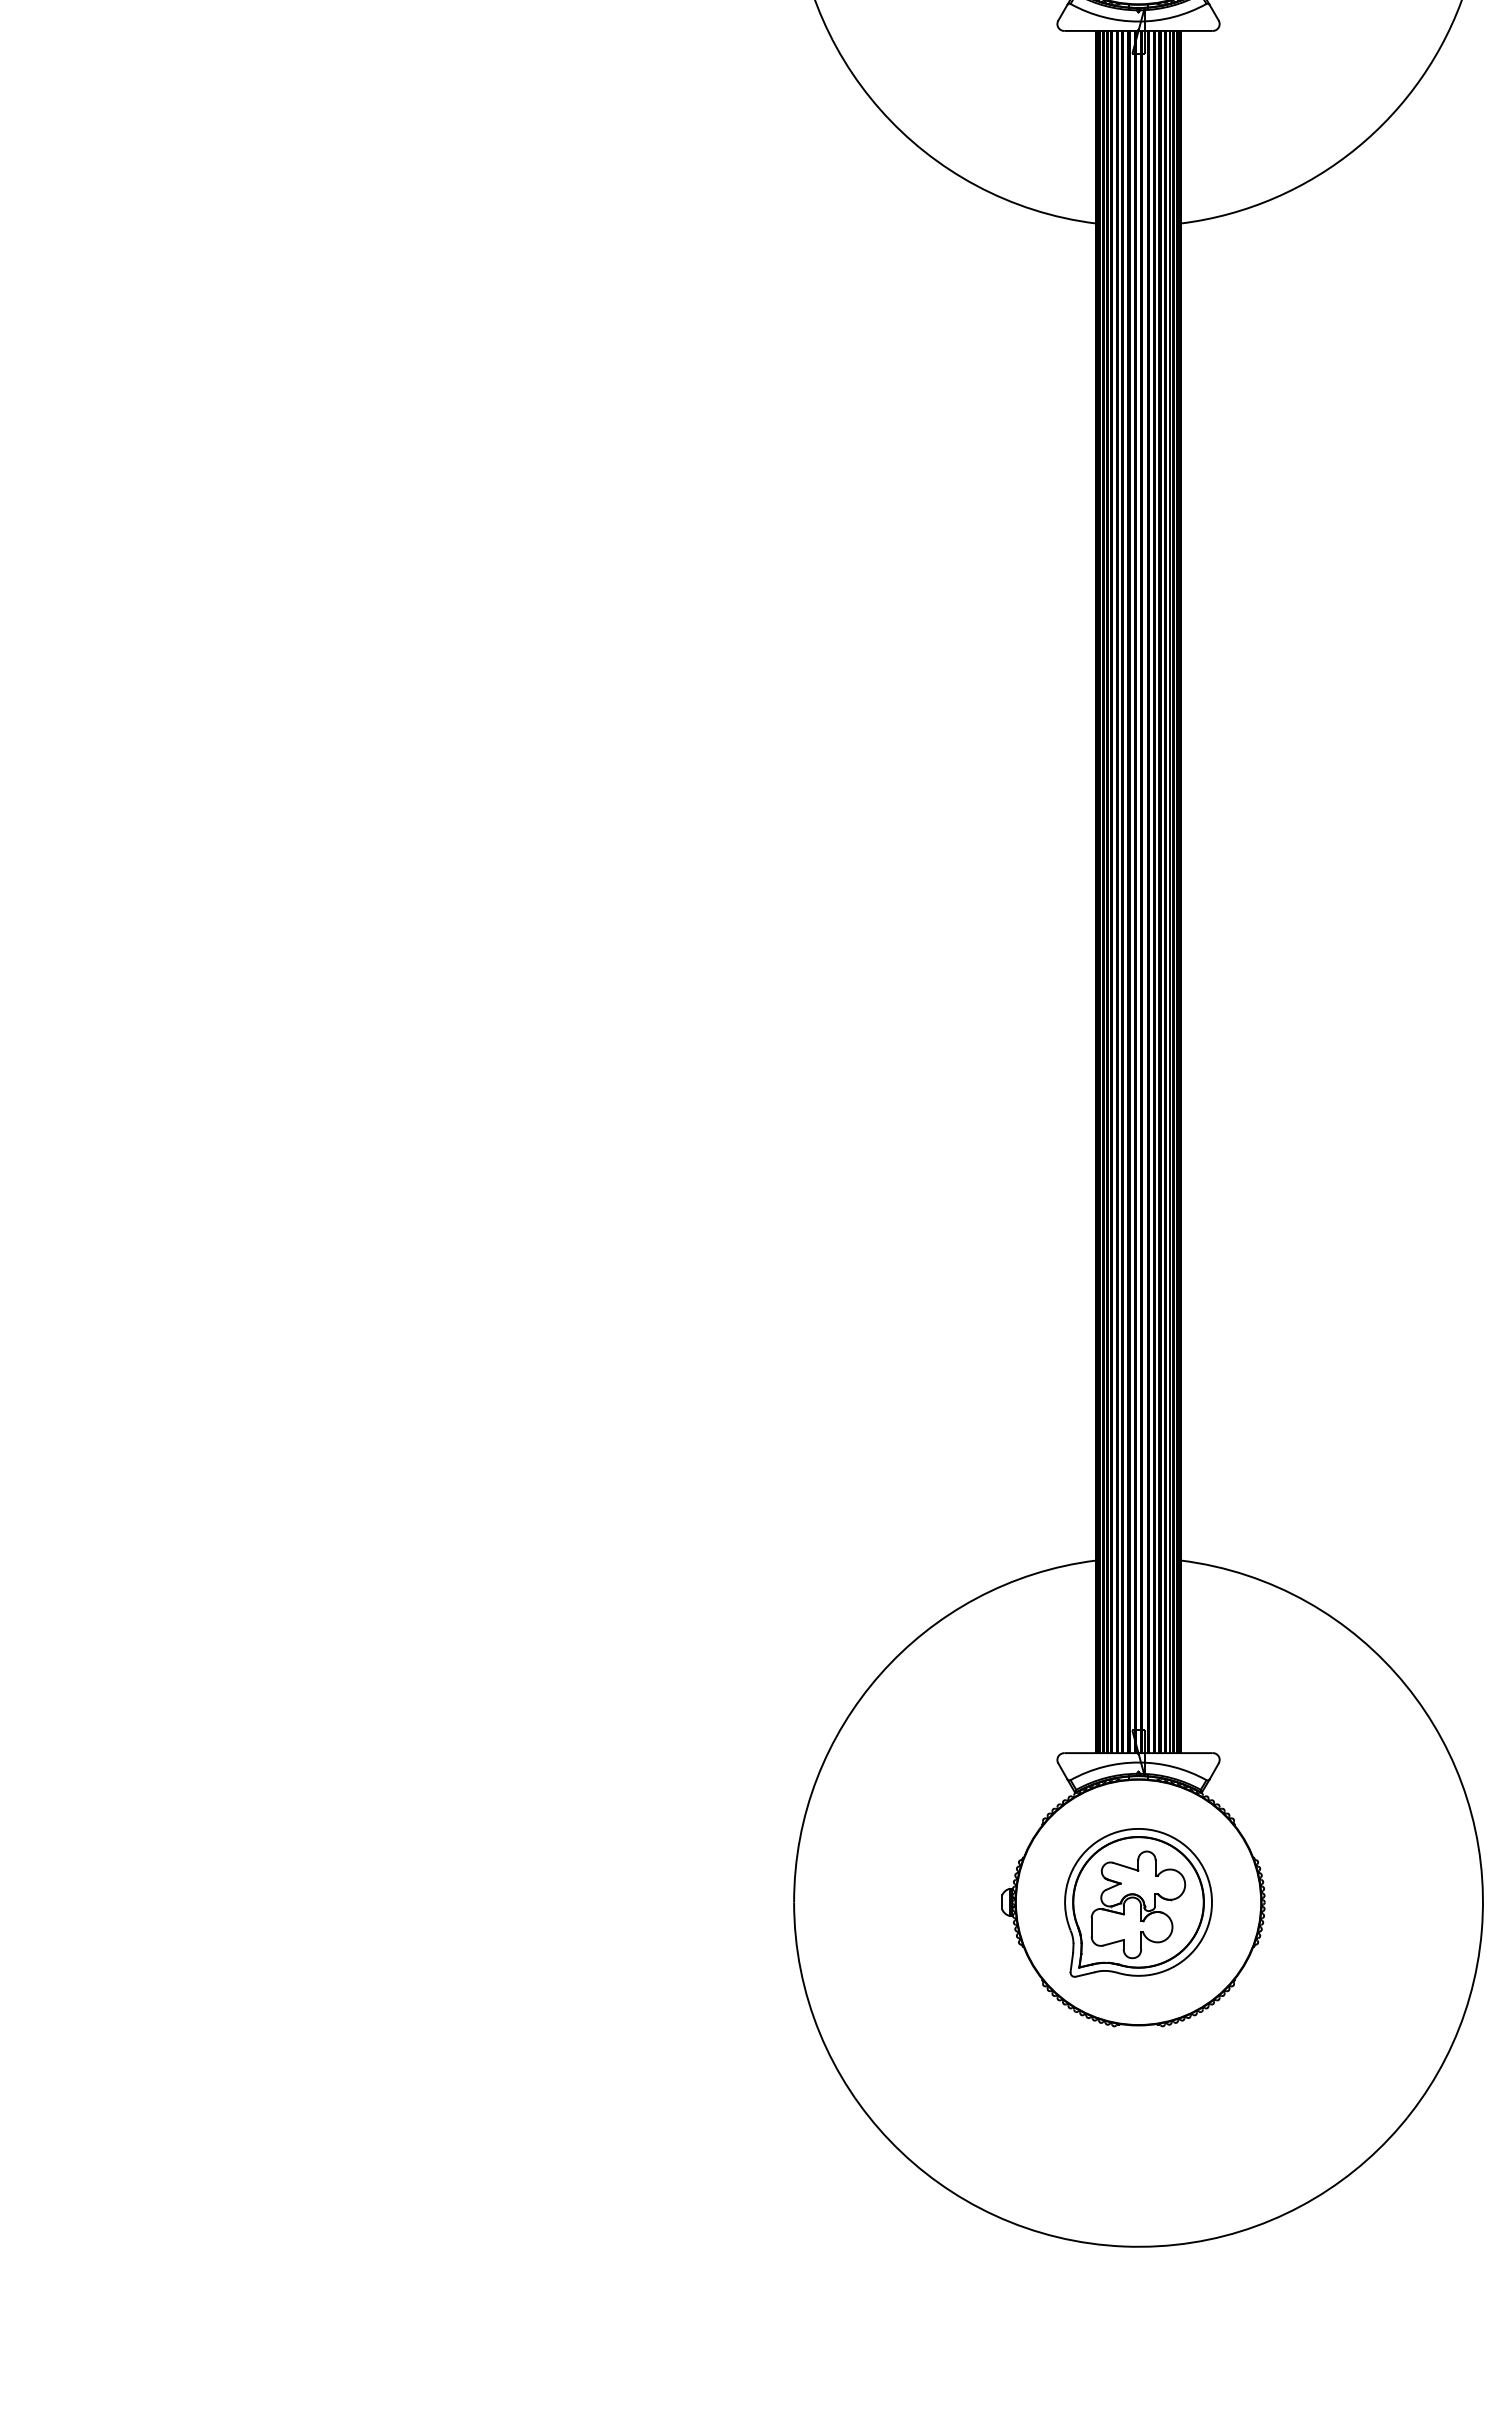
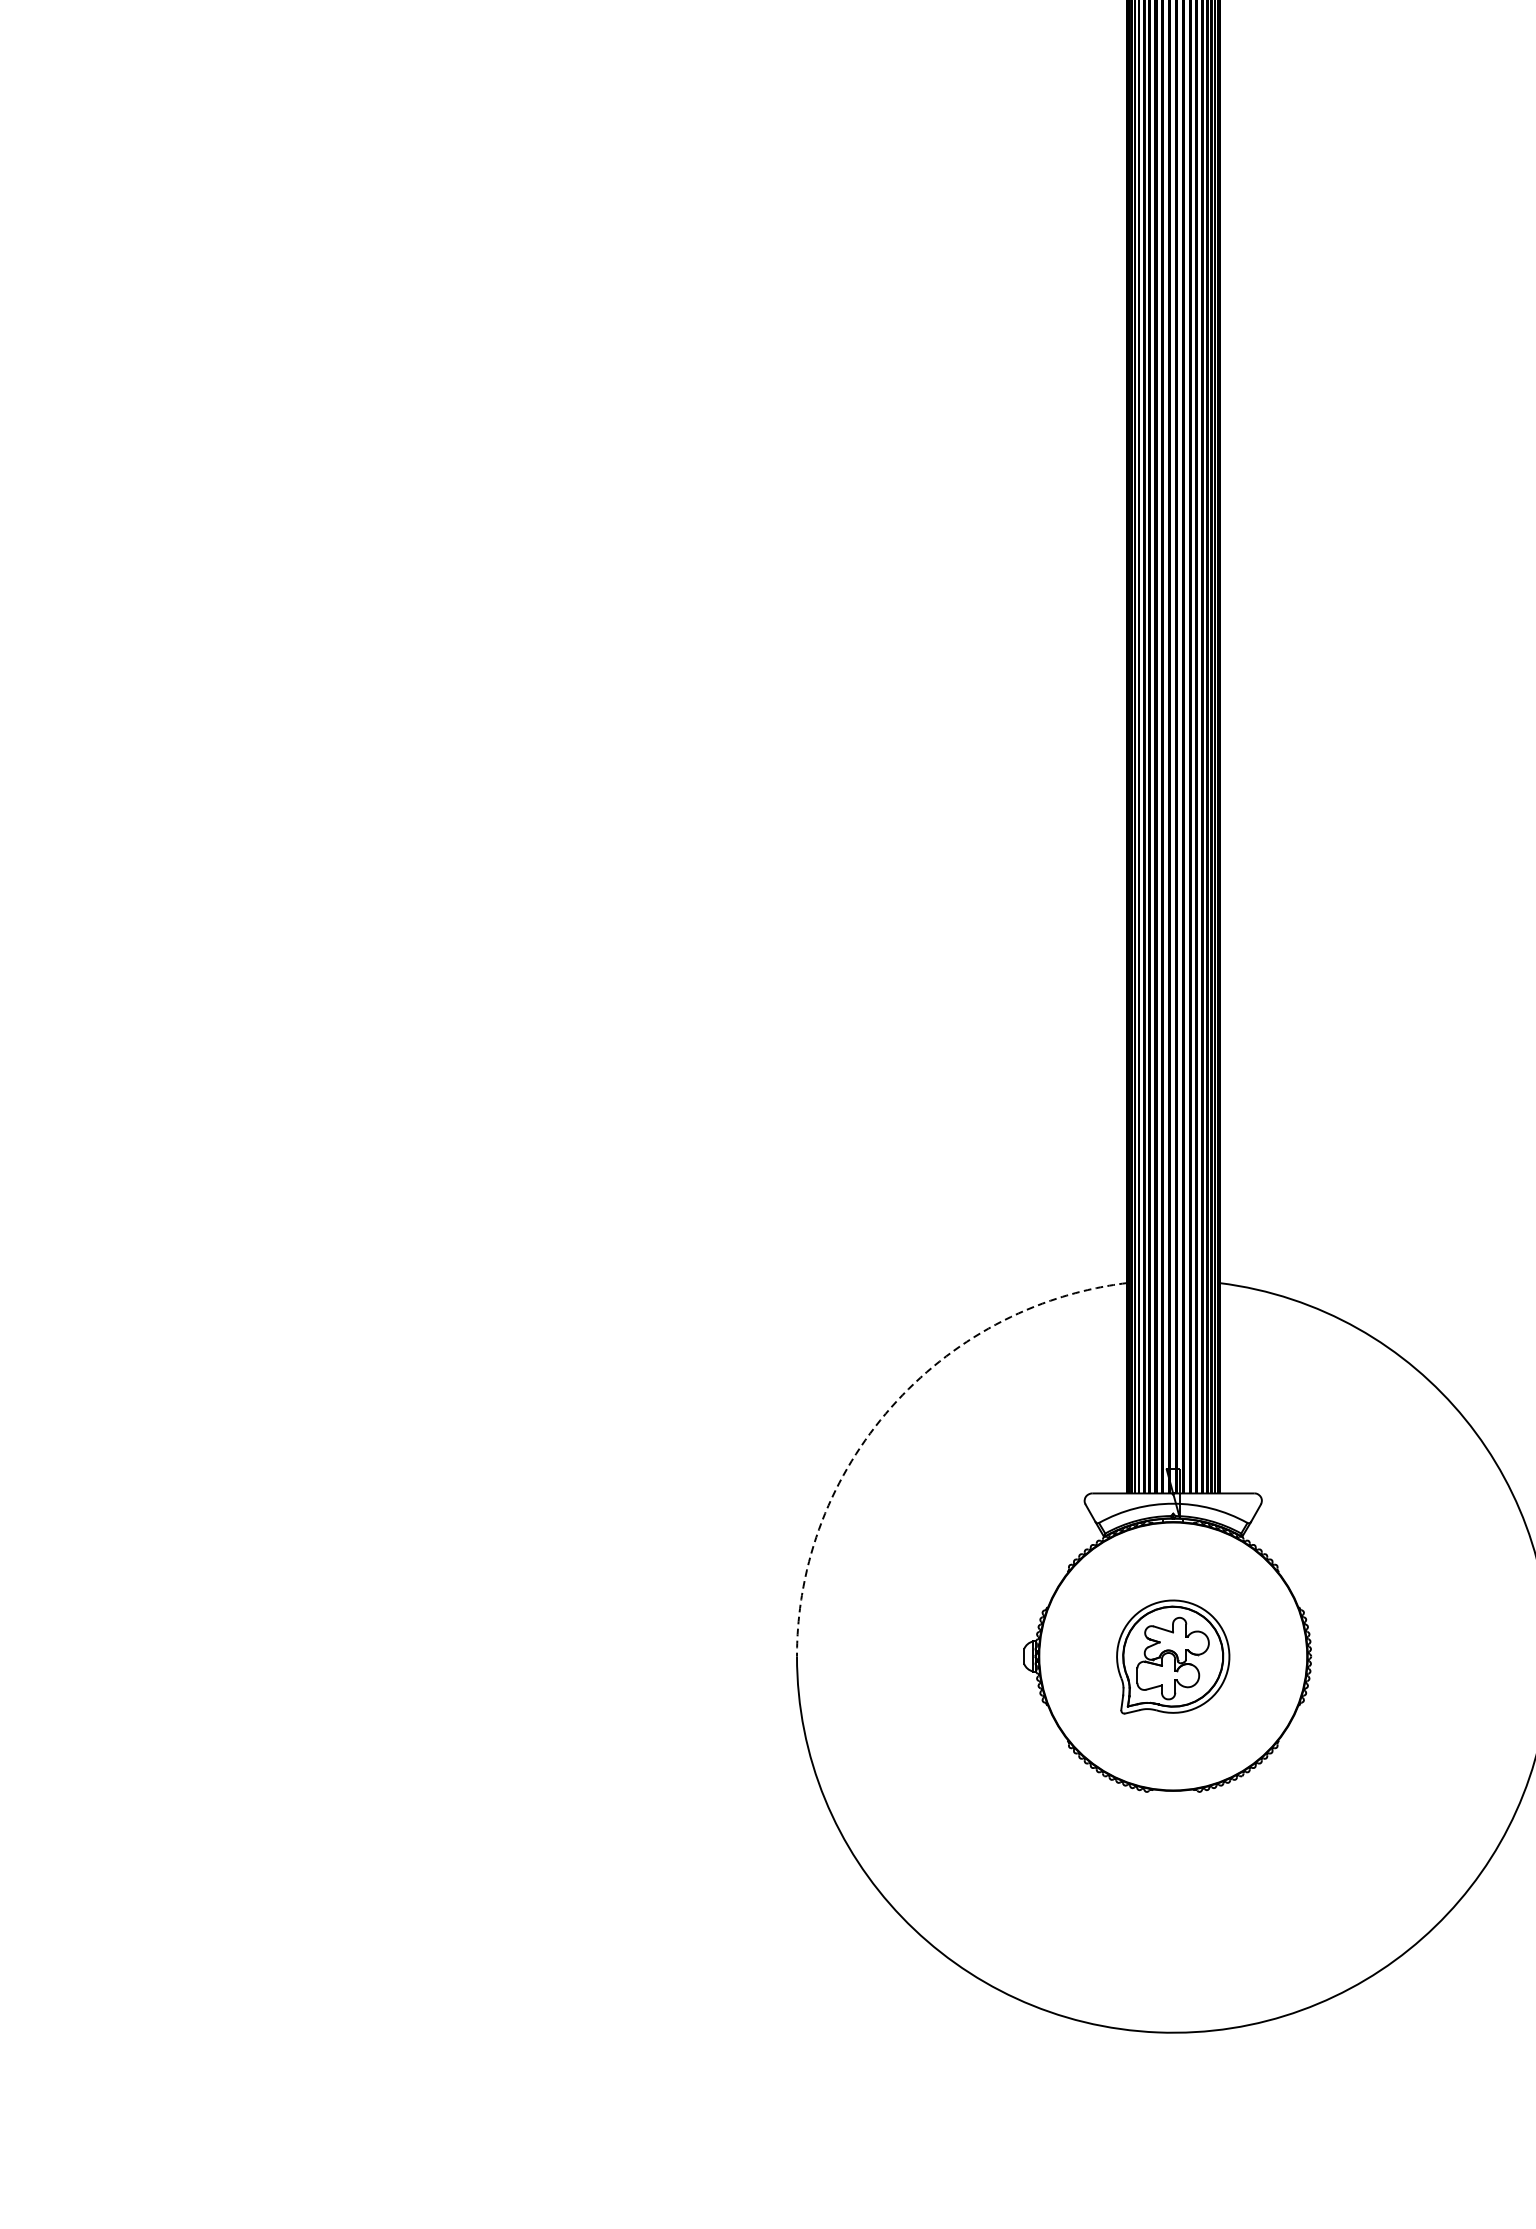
arc: (880, 1674) -> (891, 1407), solid -> dashed
part: (1138, 1902) -> (1173, 1656), size x0.7

